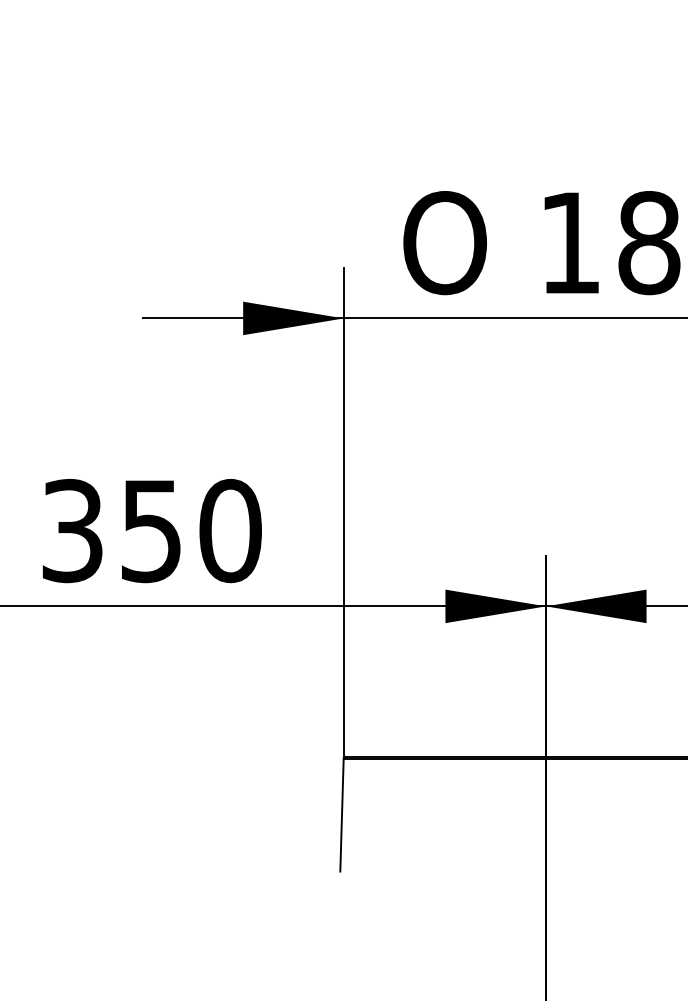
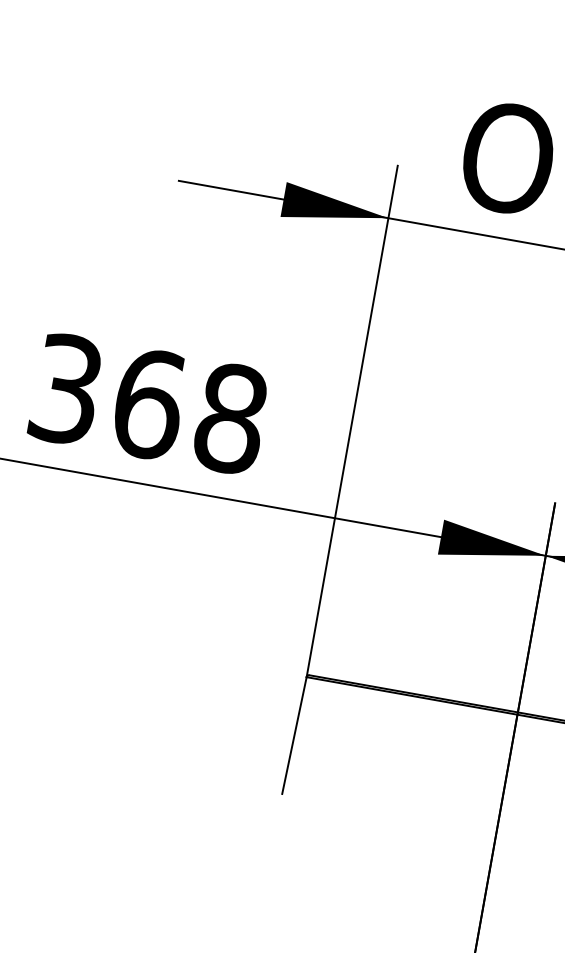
text: (191, 531) -> (190, 411), 350 -> 368

